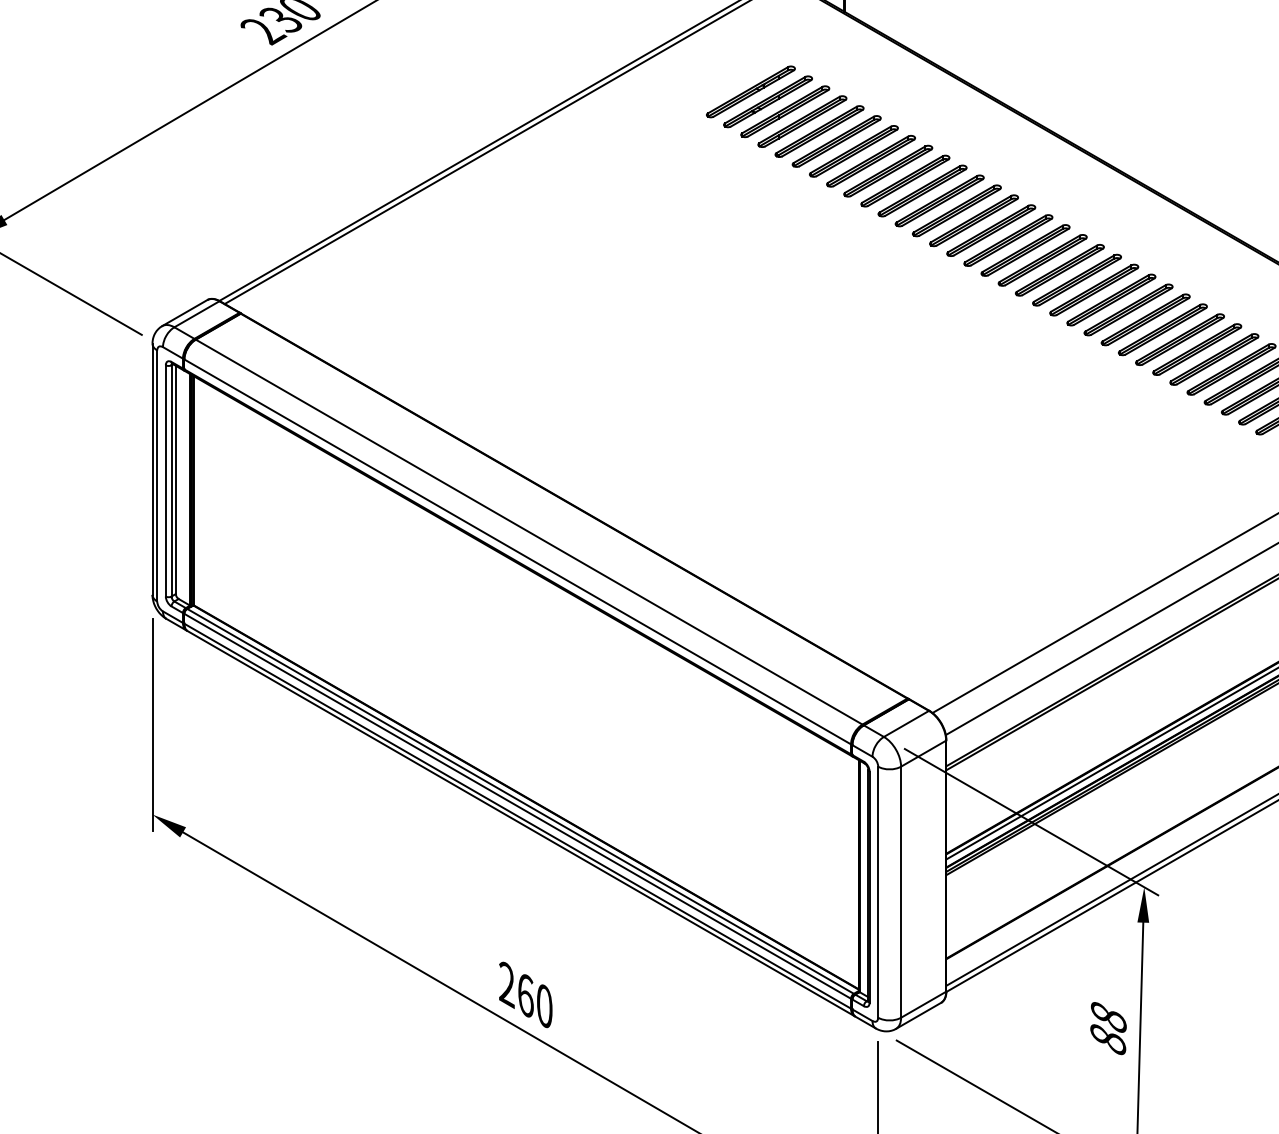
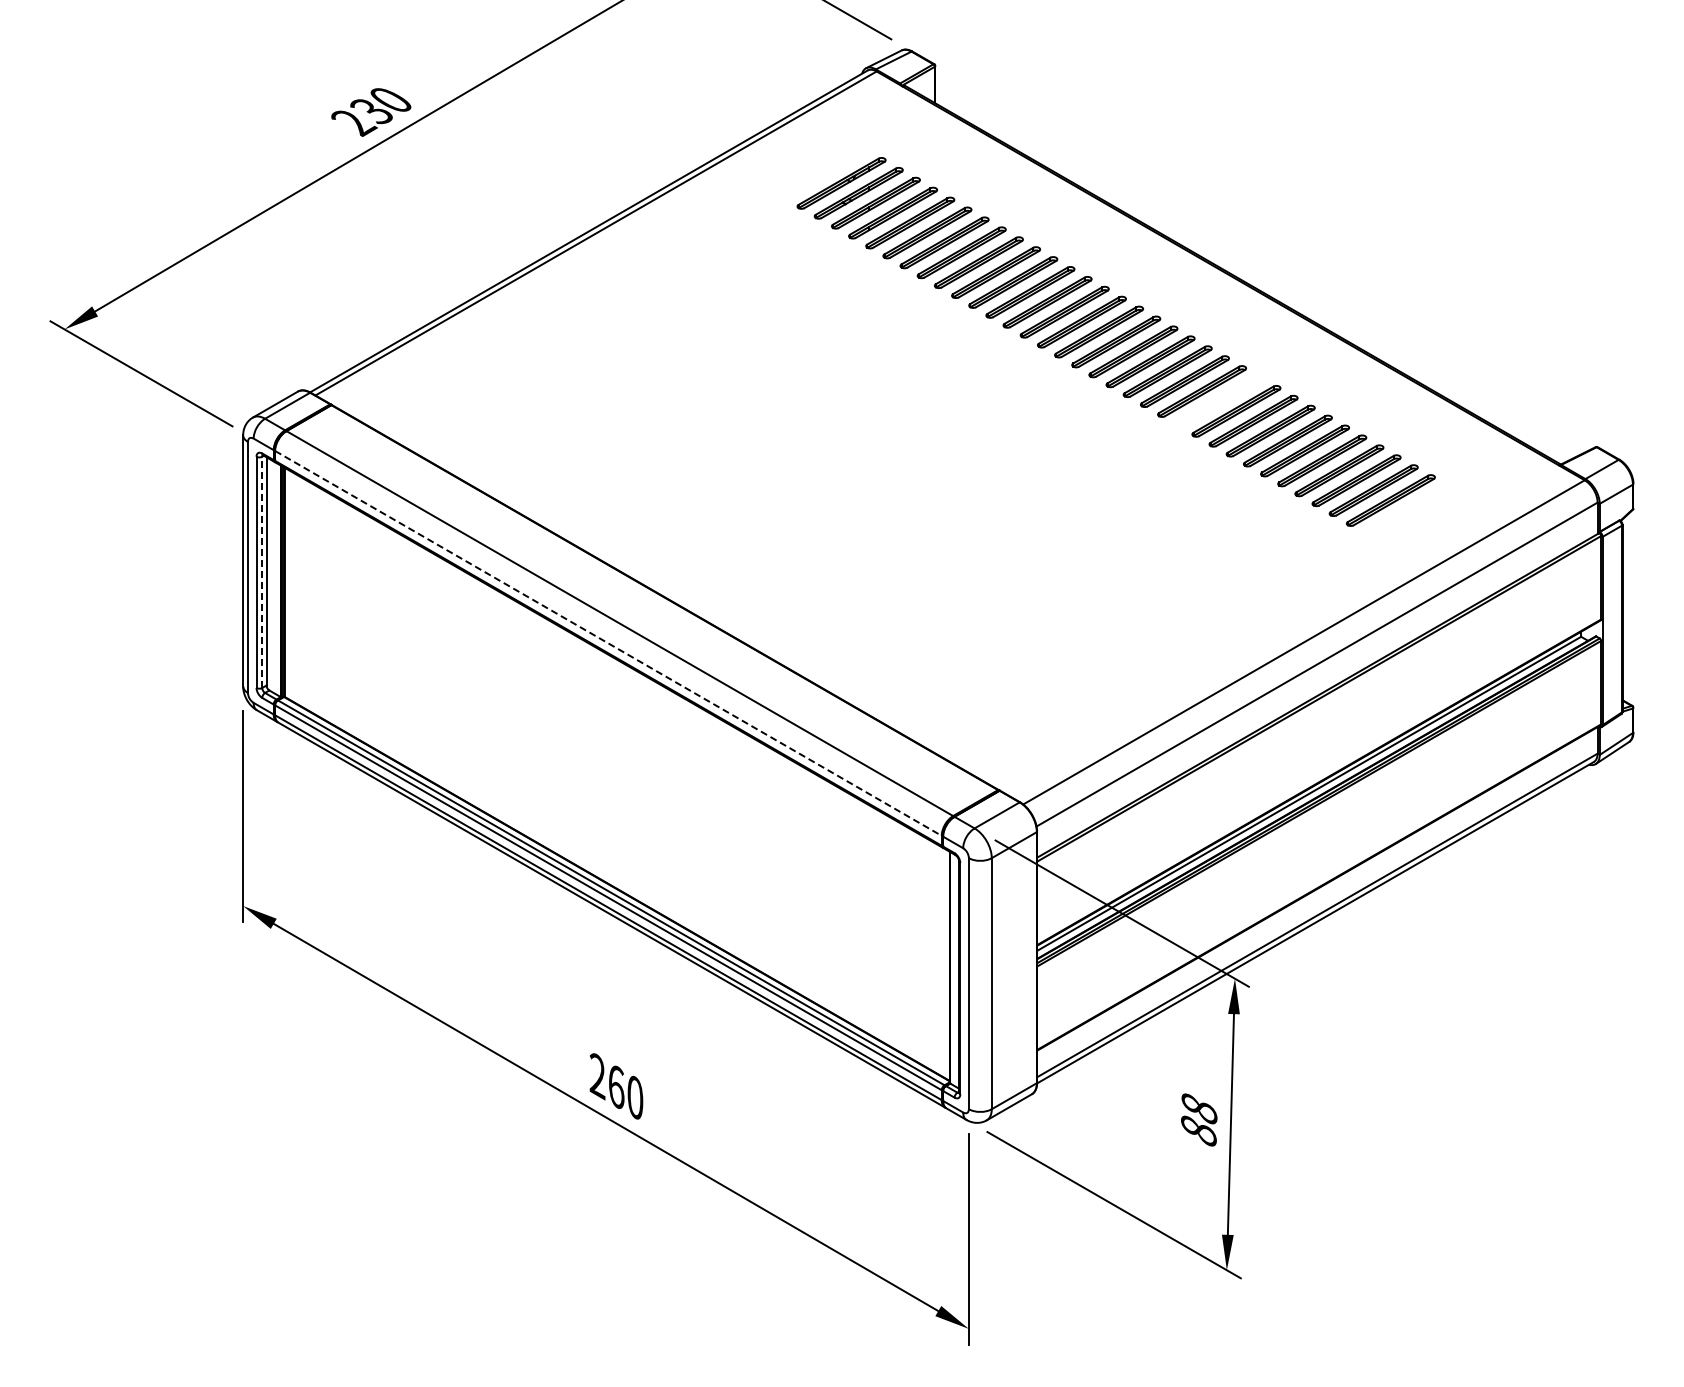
part: (1128, 310) -> (1219, 401), removed
line: (171, 481) -> (262, 572), solid -> dashed
line: (517, 552) -> (608, 643), solid -> dashed

